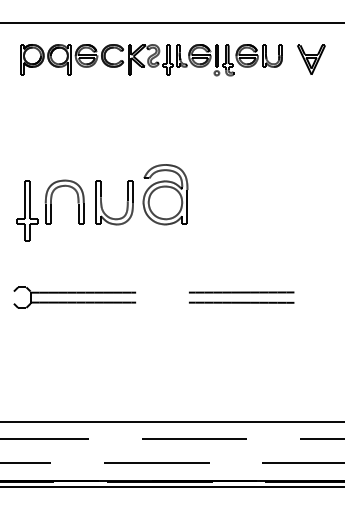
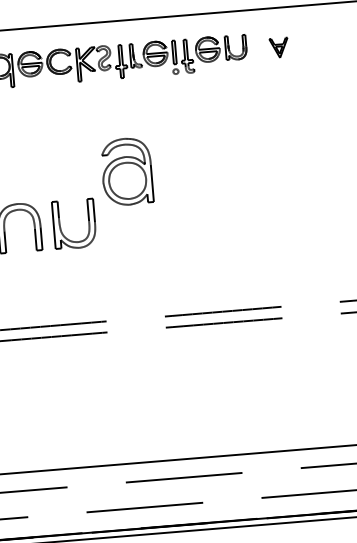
part: (311, 59) -> (279, 47), size x0.6
part: (165, 194) -> (126, 171), moved

